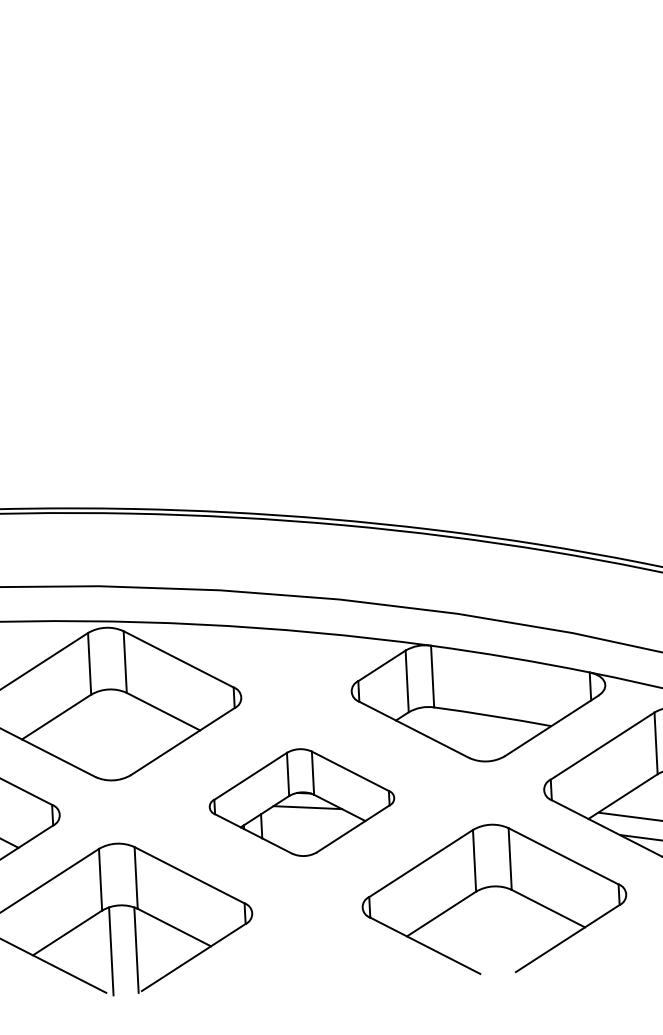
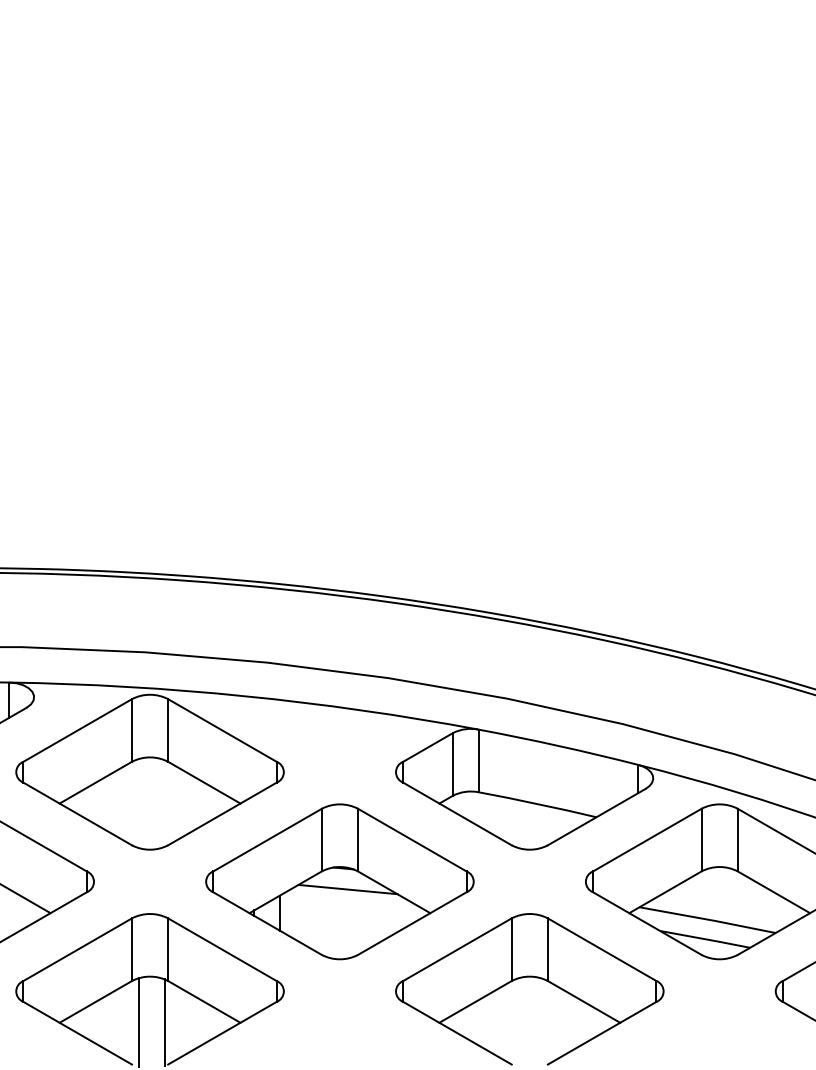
part: (301, 802) -> (339, 881), size x1.43

